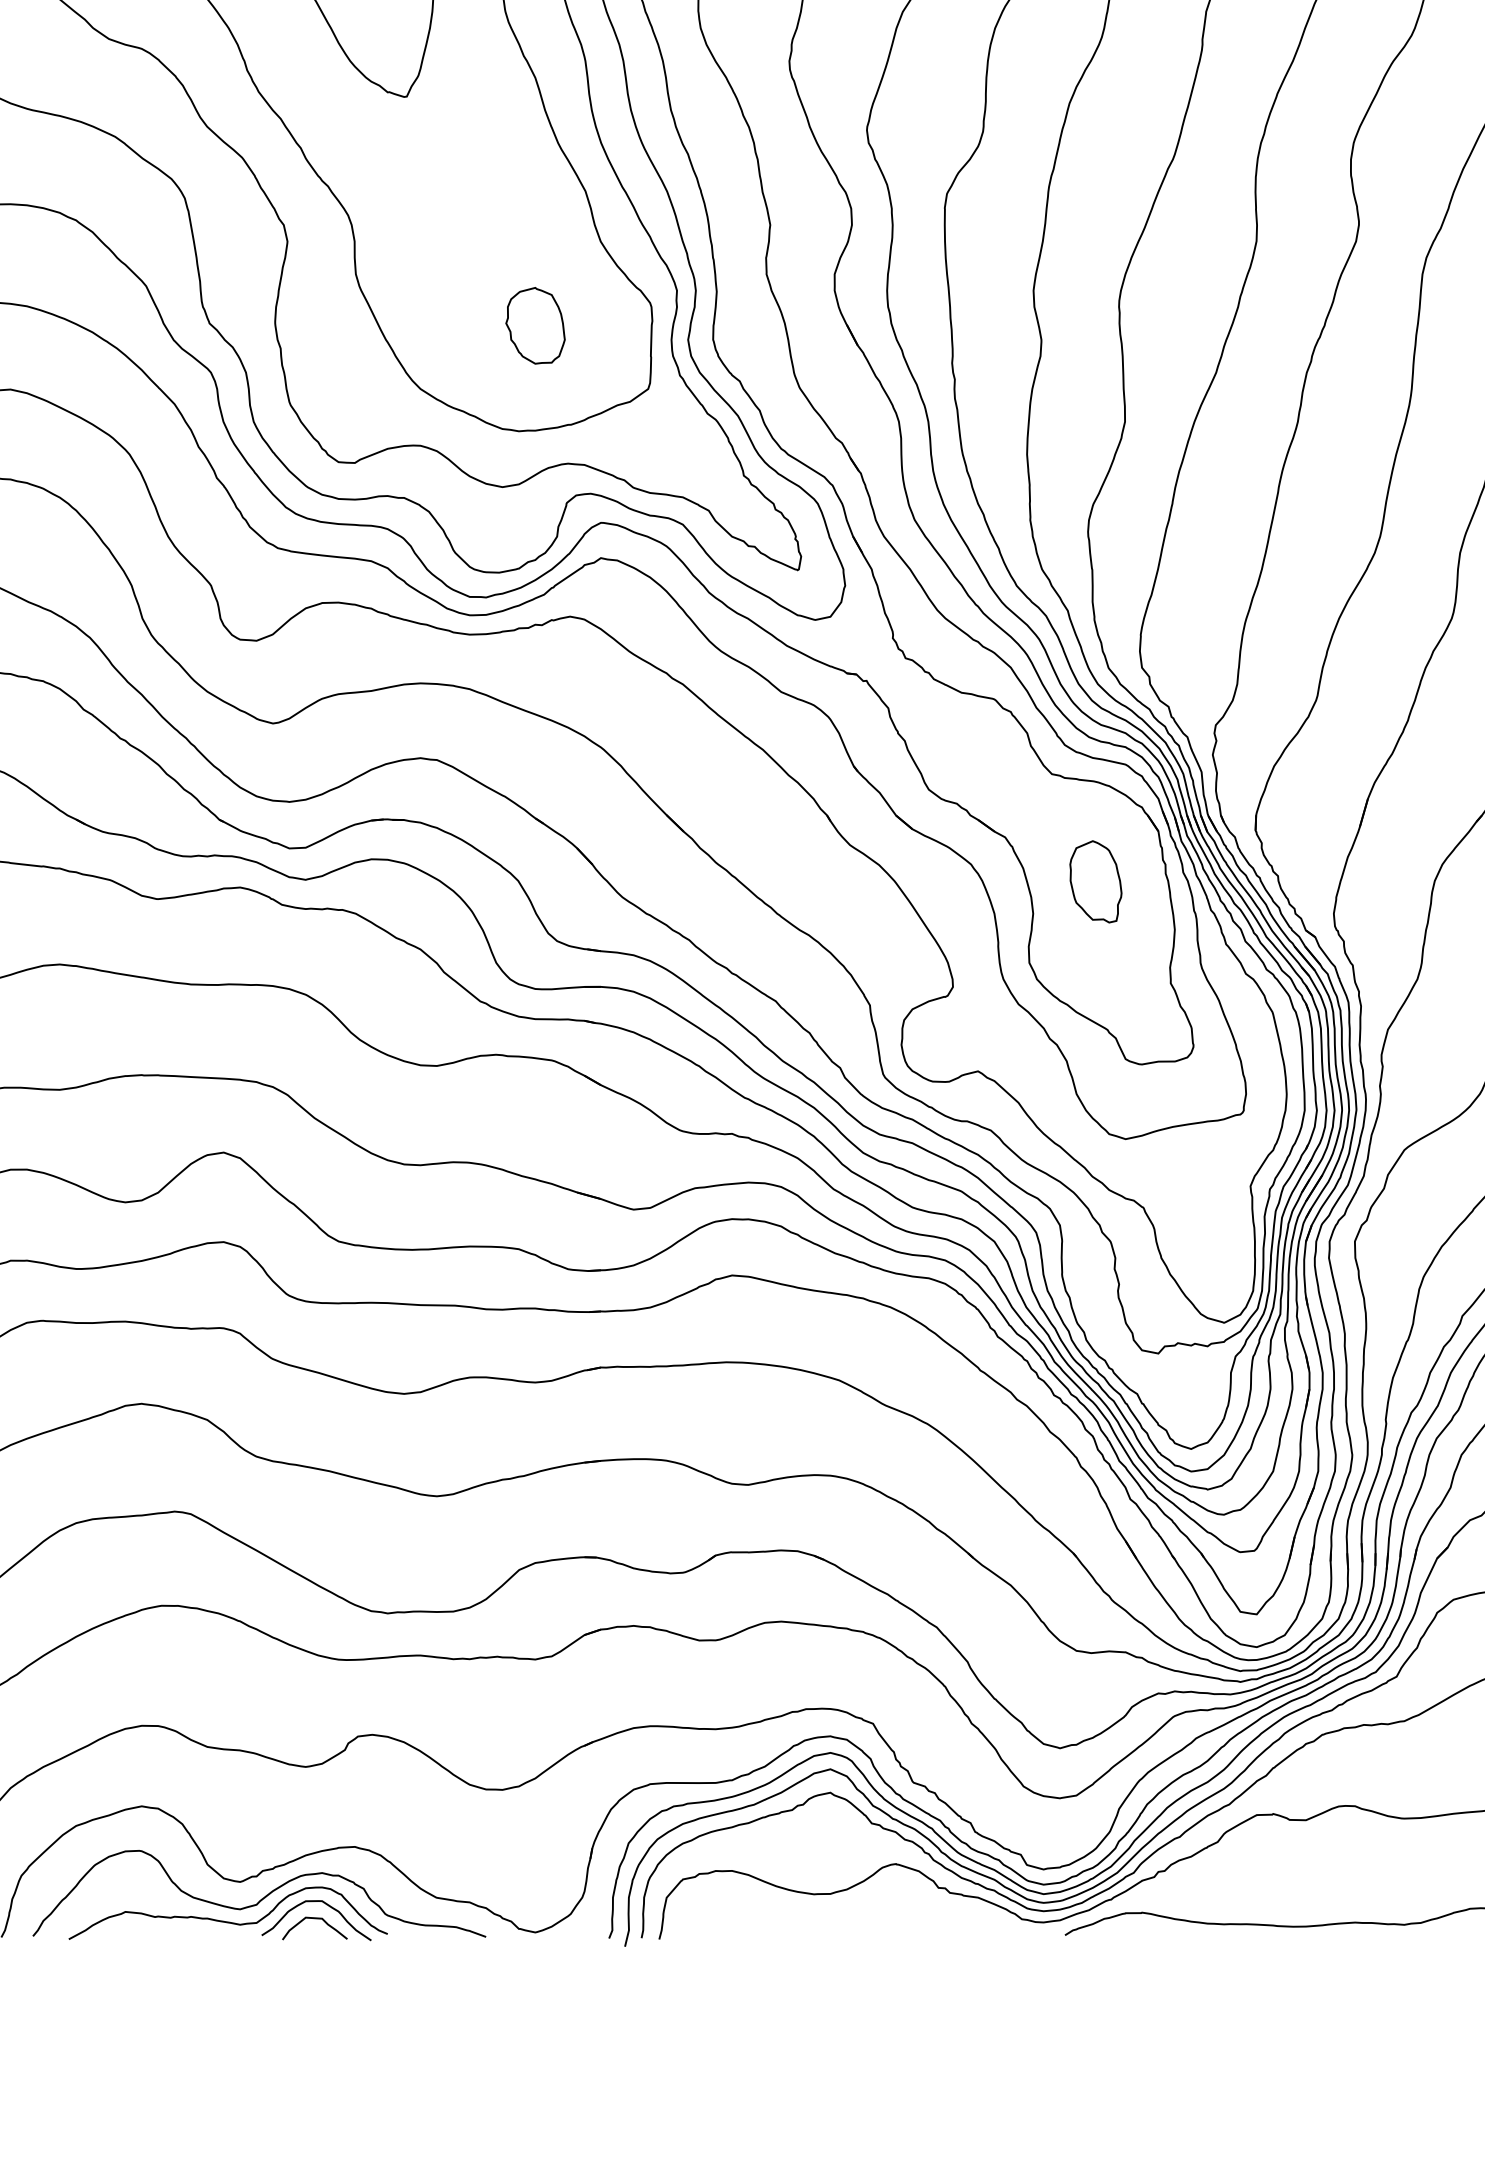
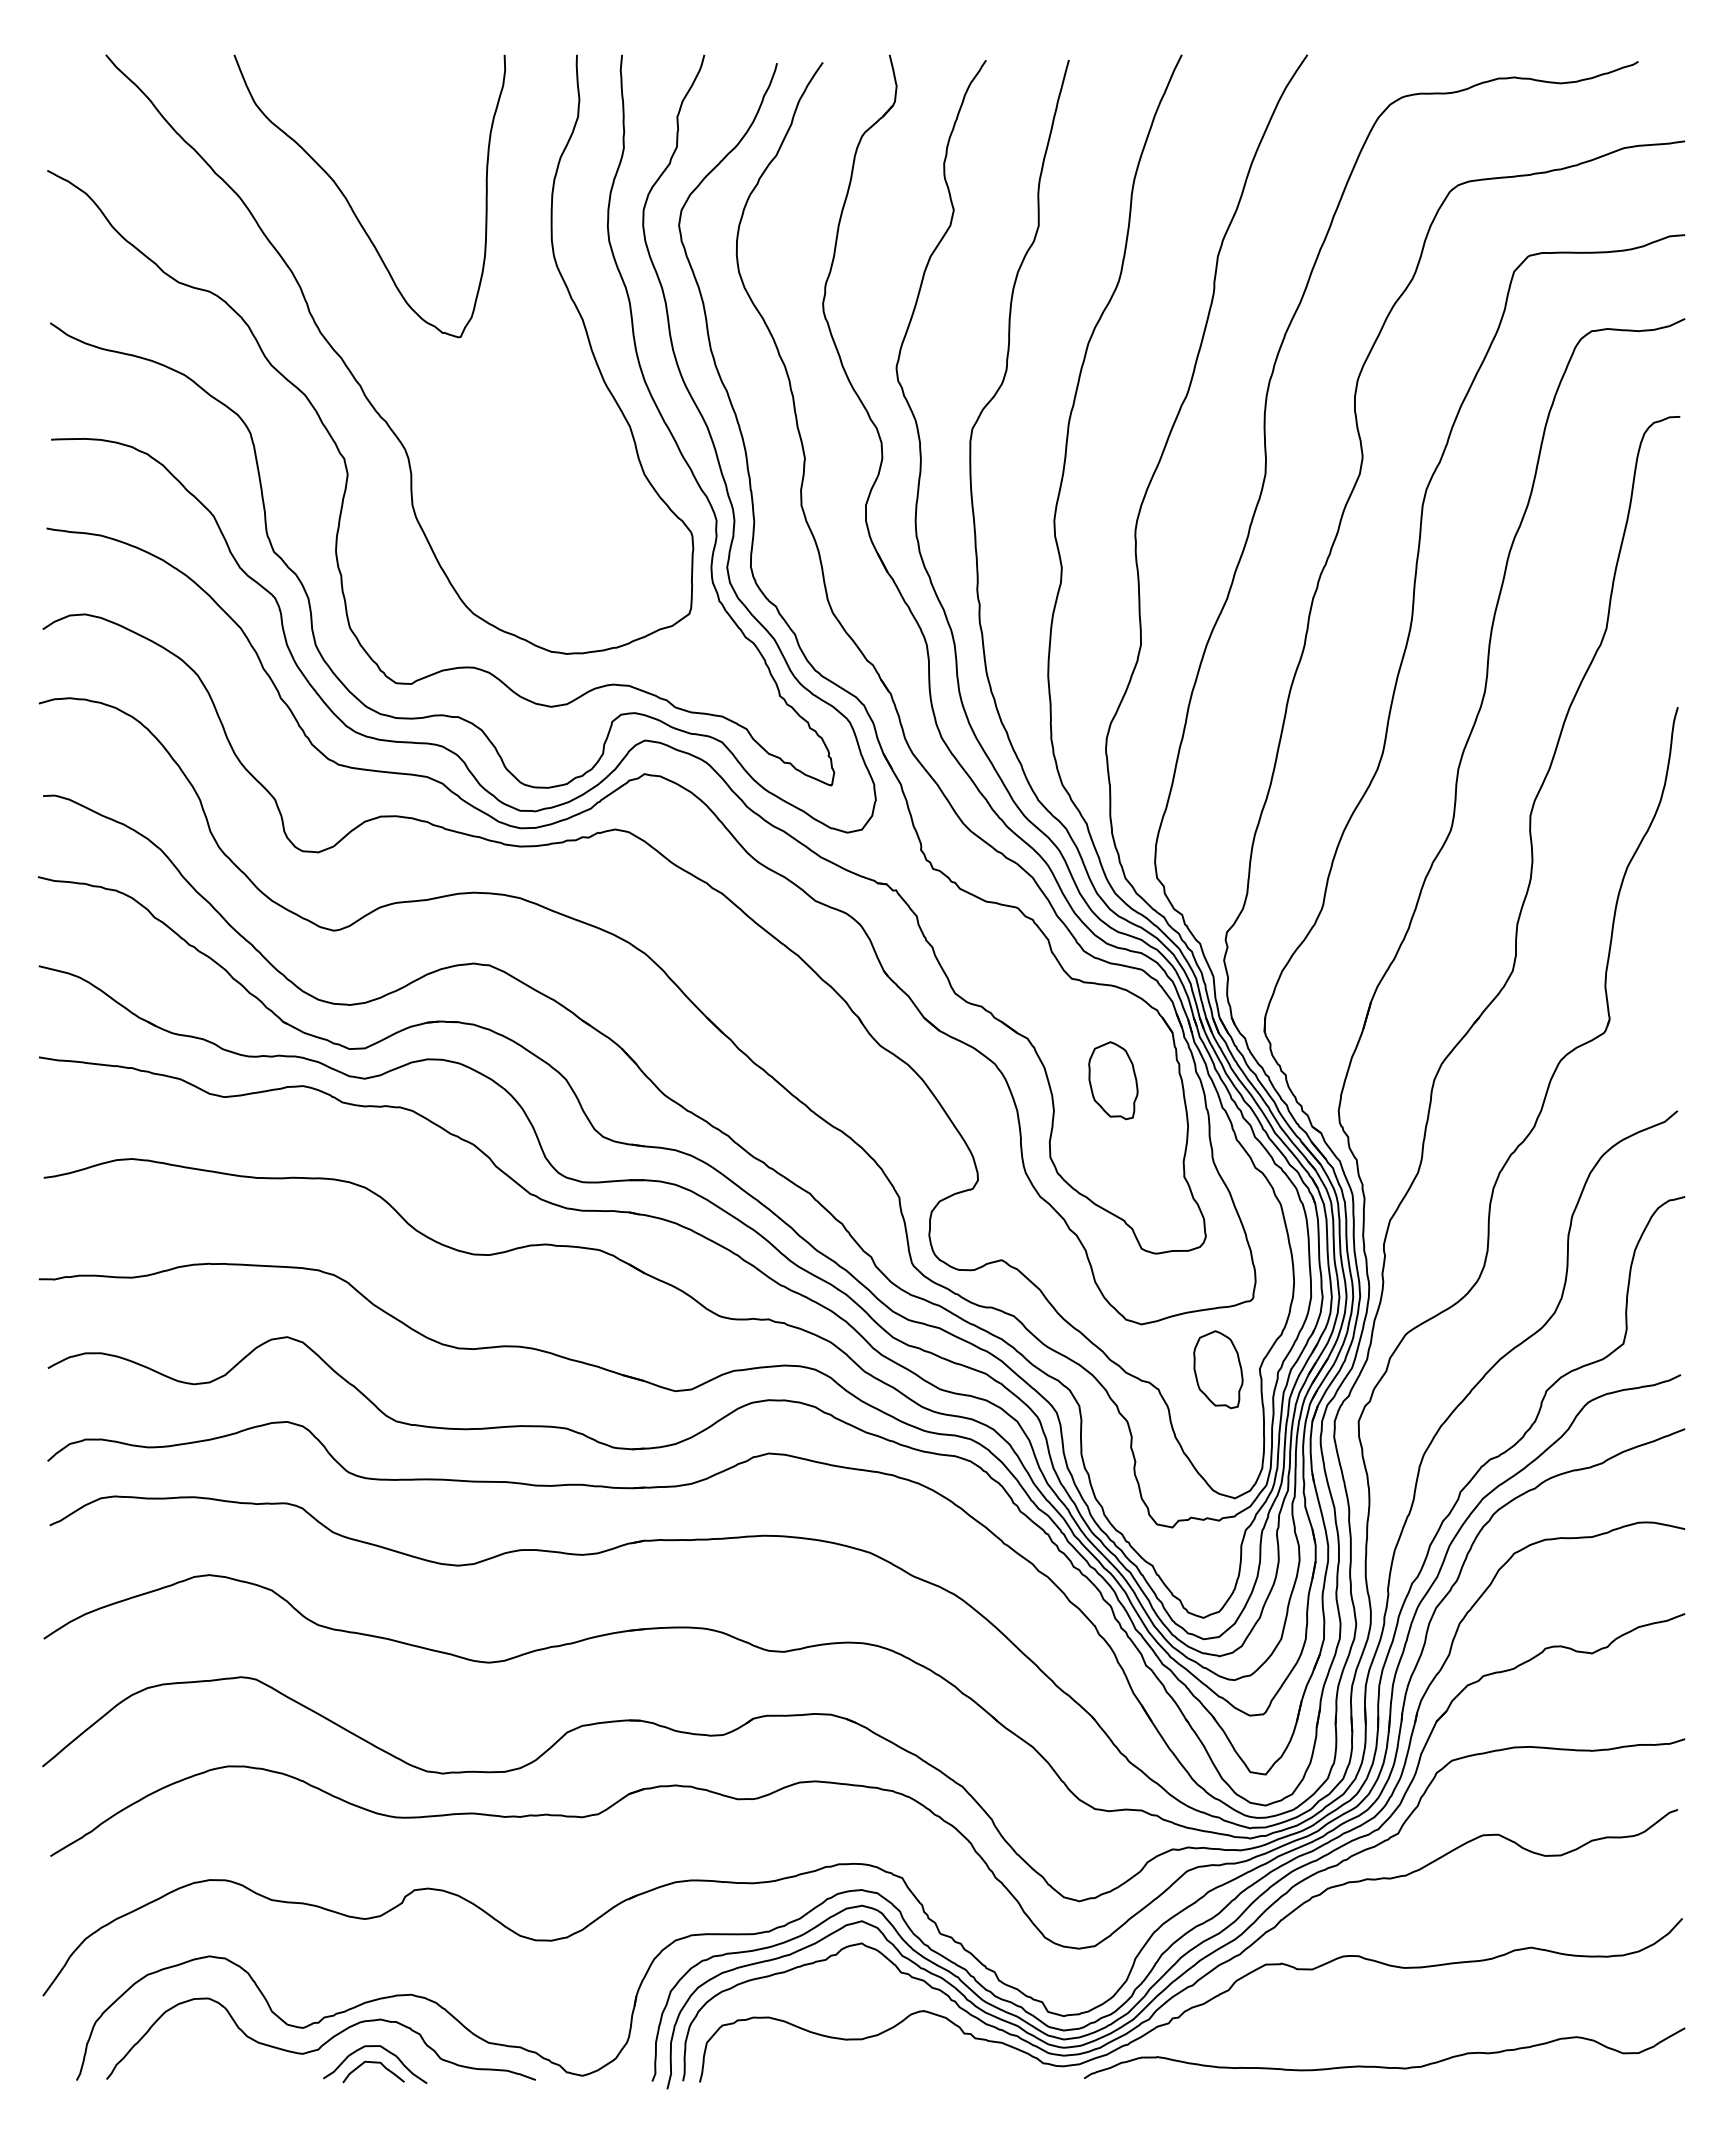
part: (535, 325) -> (582, 553), removed
part: (1206, 1186) -> (1218, 1369), added
curve: (228, 1921) -> (291, 2065), removed

